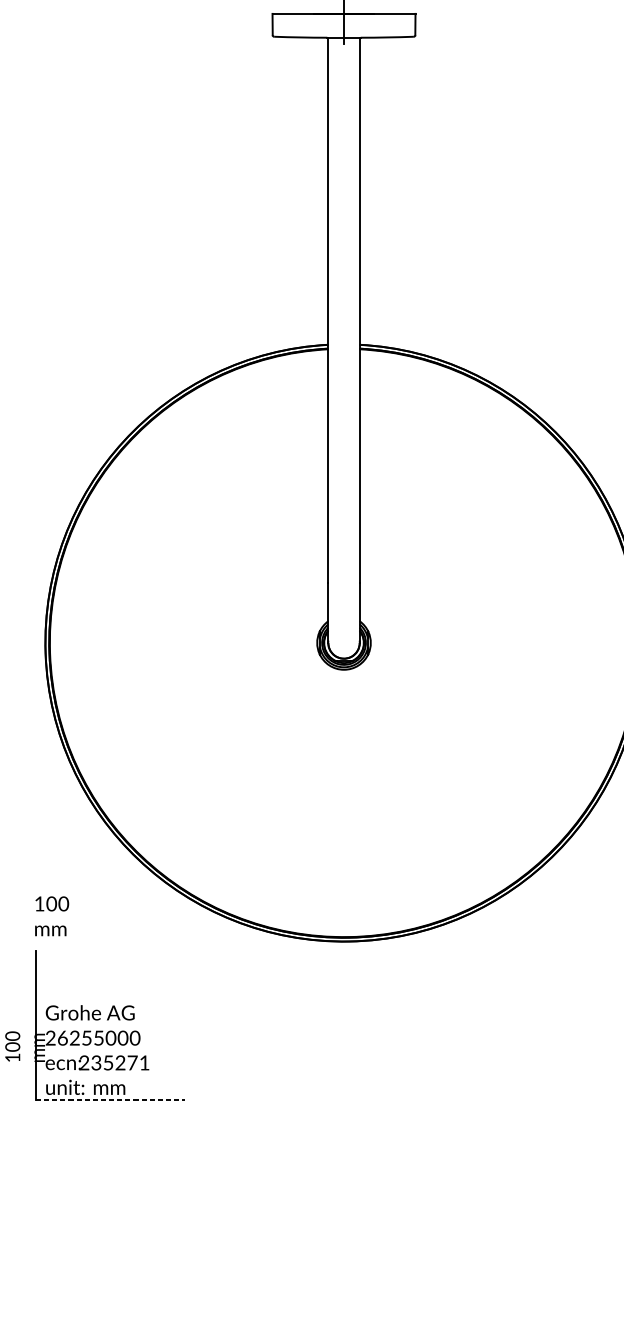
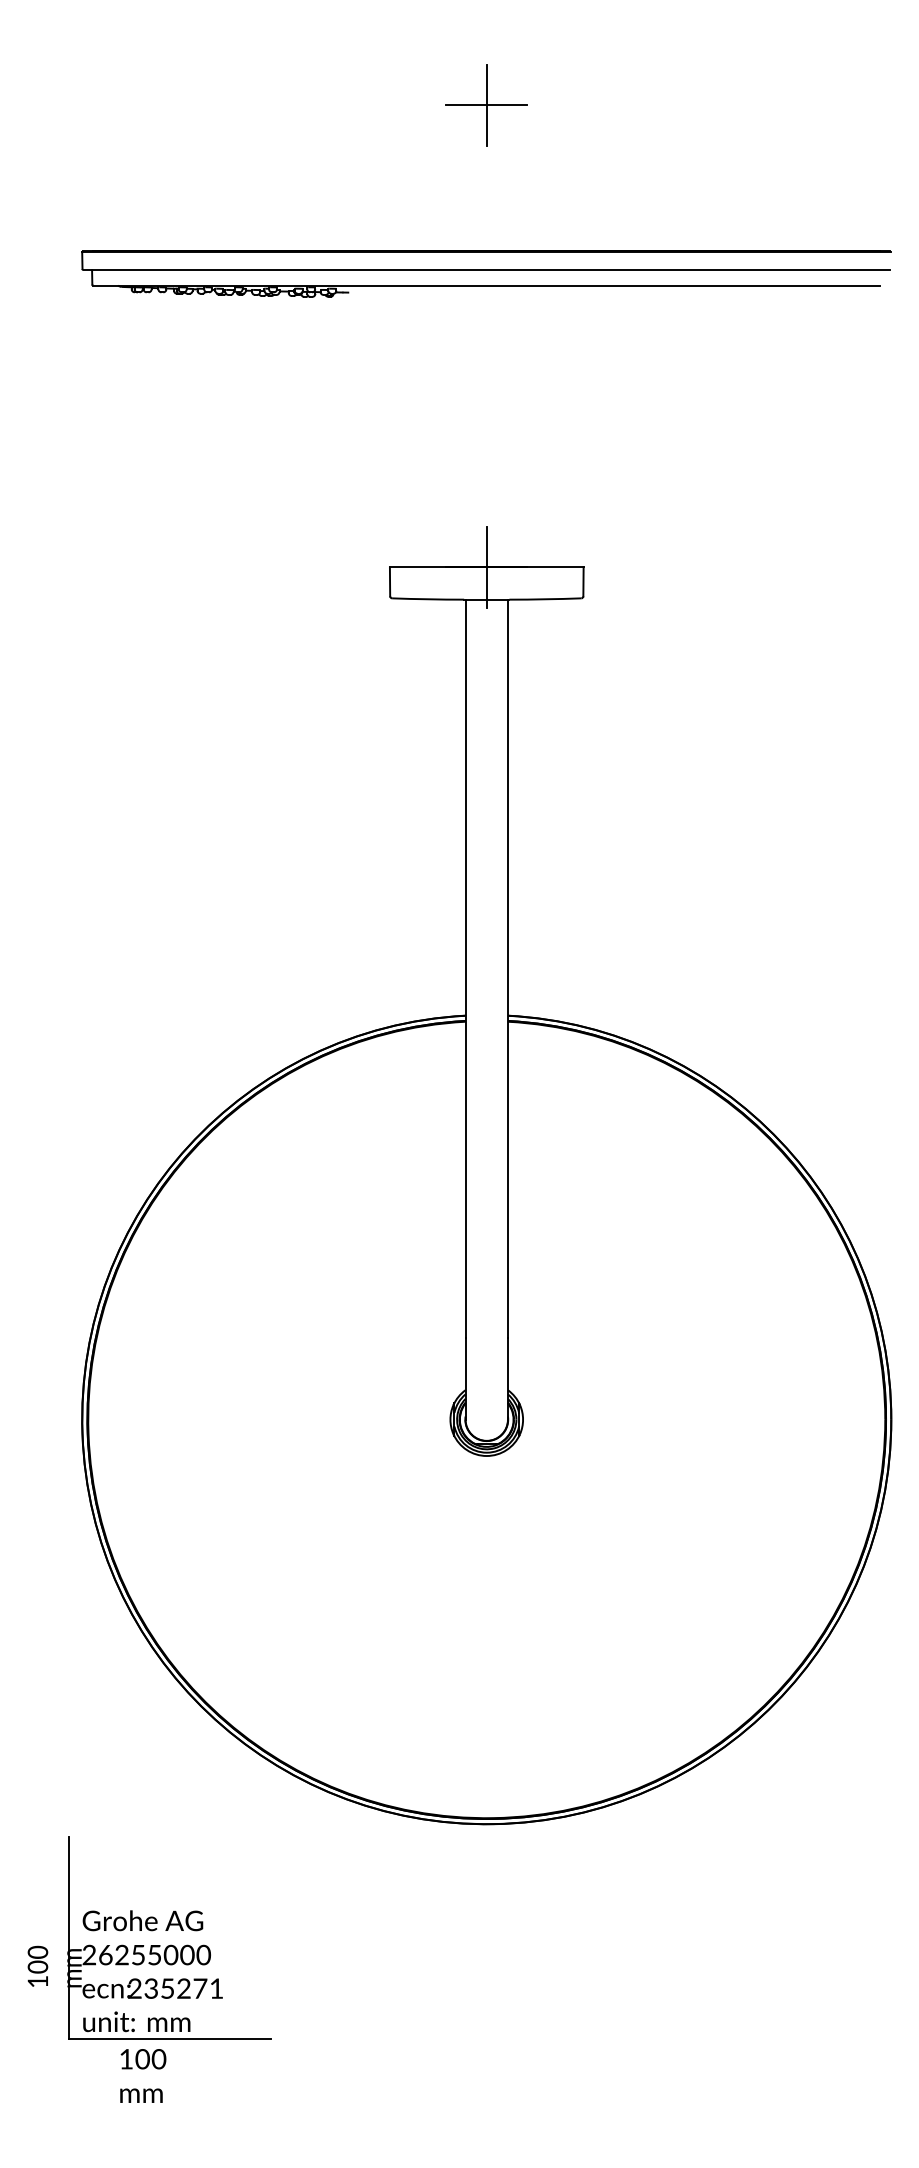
text: (52, 915) -> (143, 2075), moved
line: (110, 1099) -> (170, 2038), dashed -> solid

